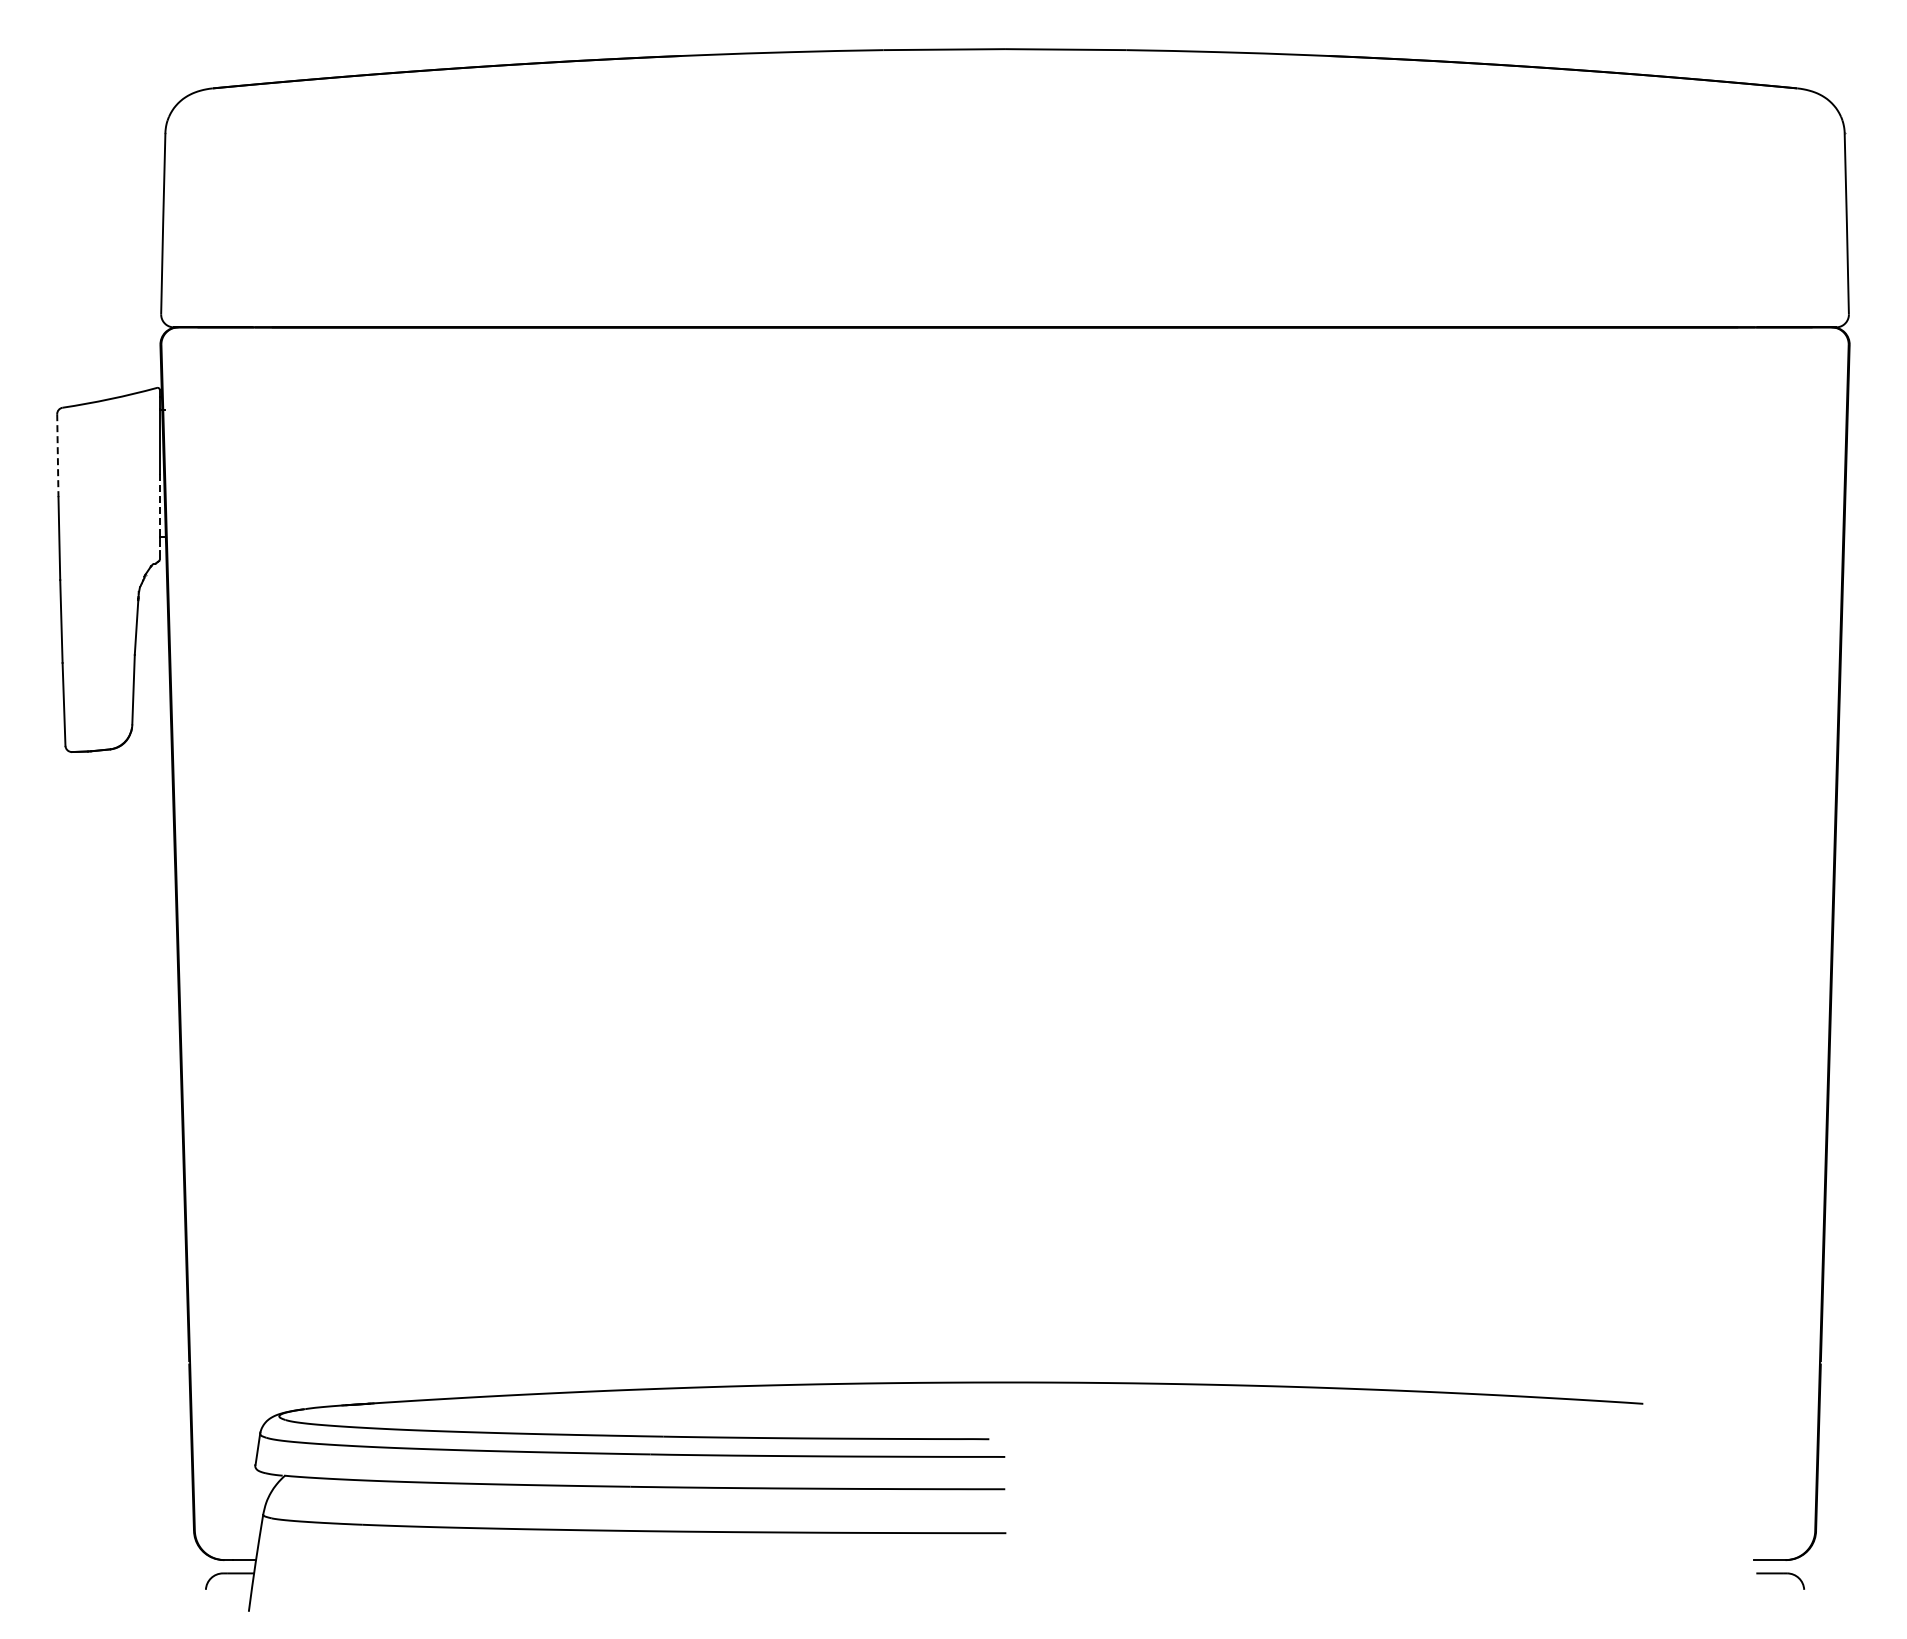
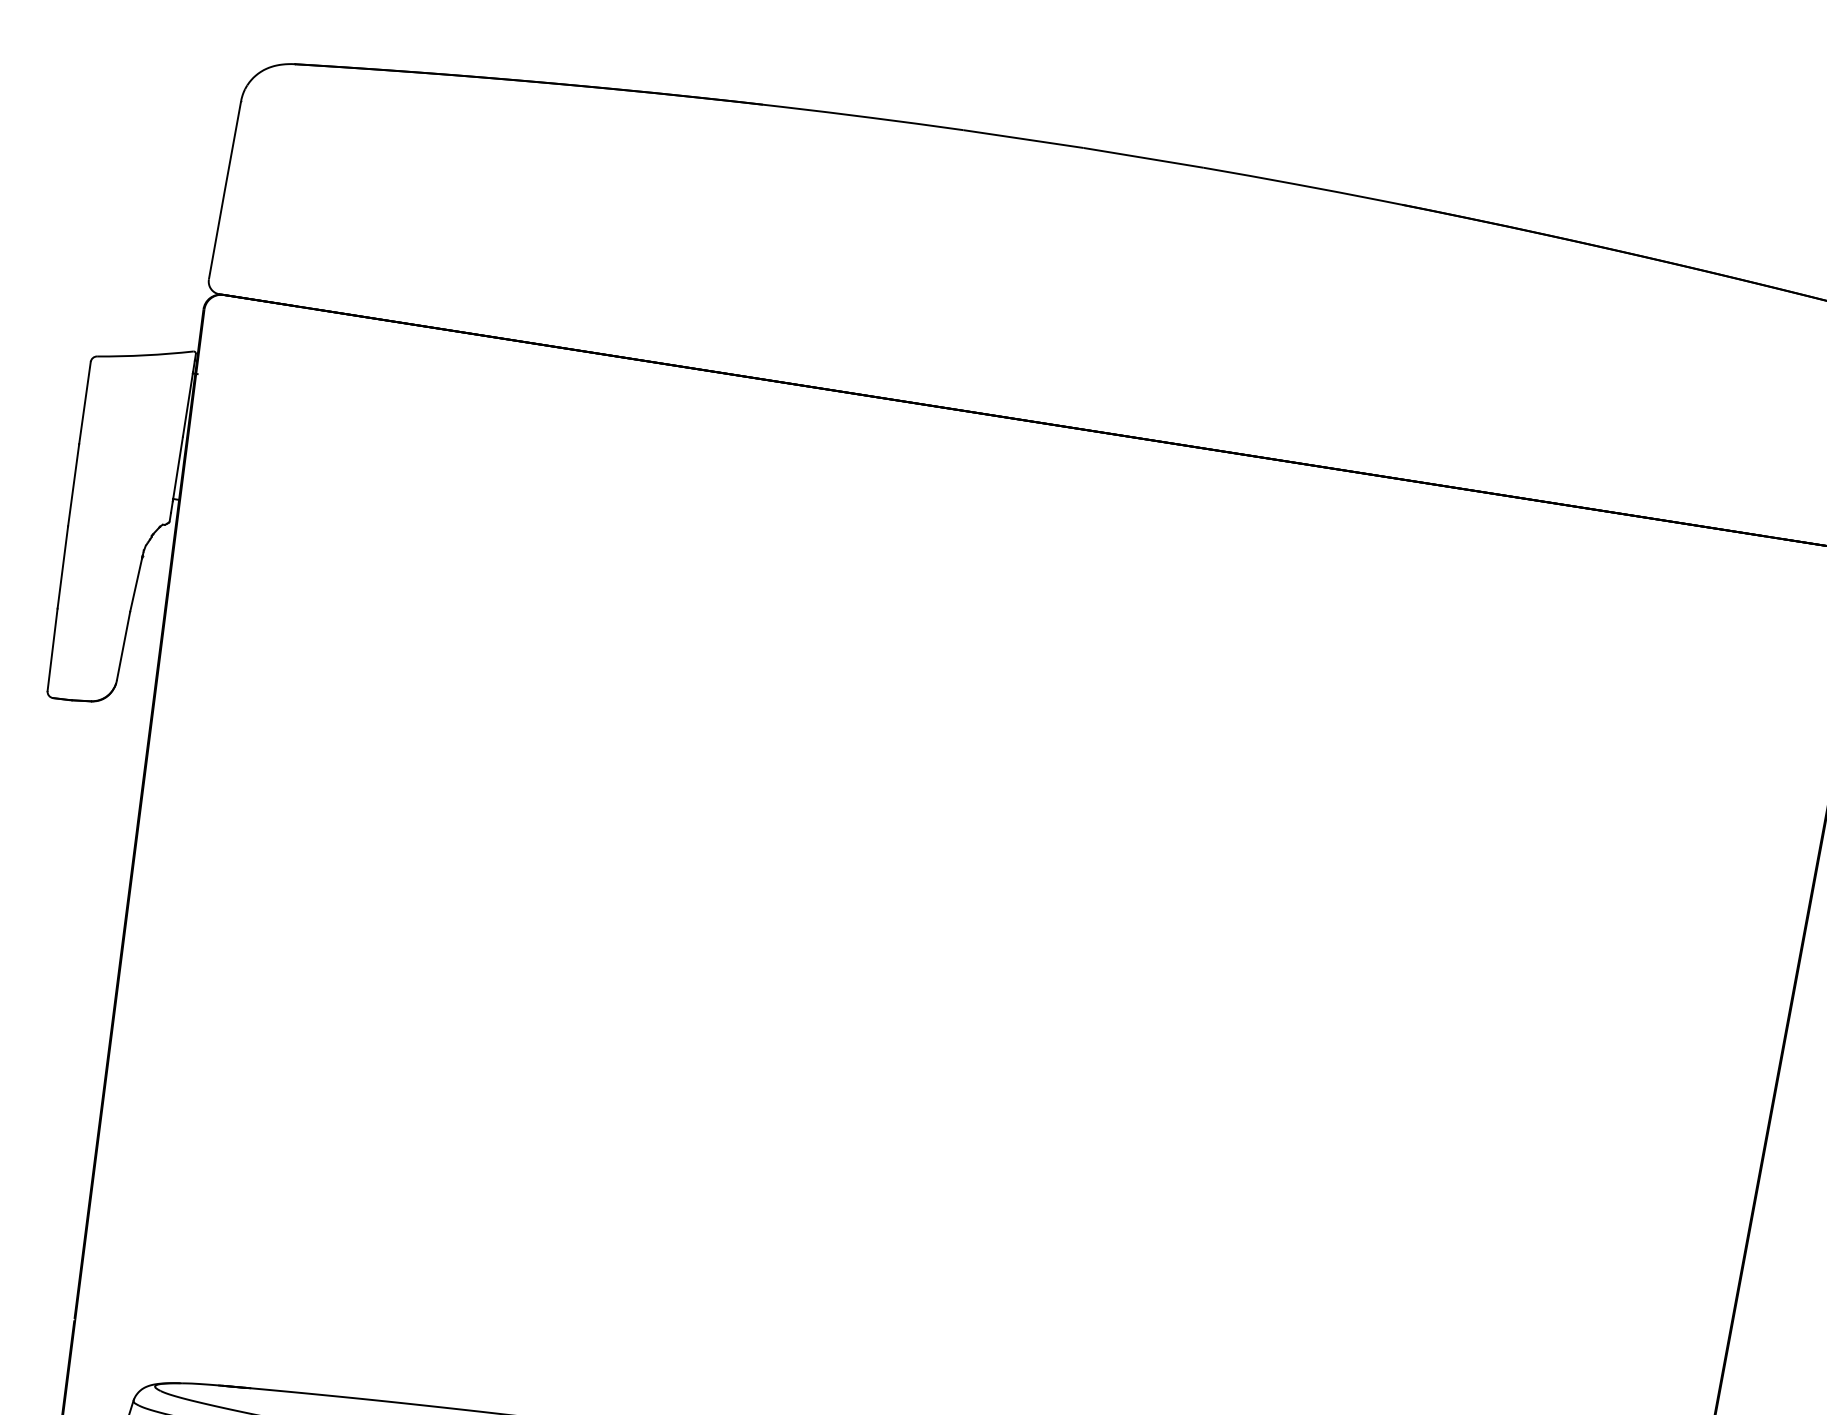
line: (57, 456) -> (84, 403), dashed -> solid
line: (159, 512) -> (176, 474), dashed -> solid

